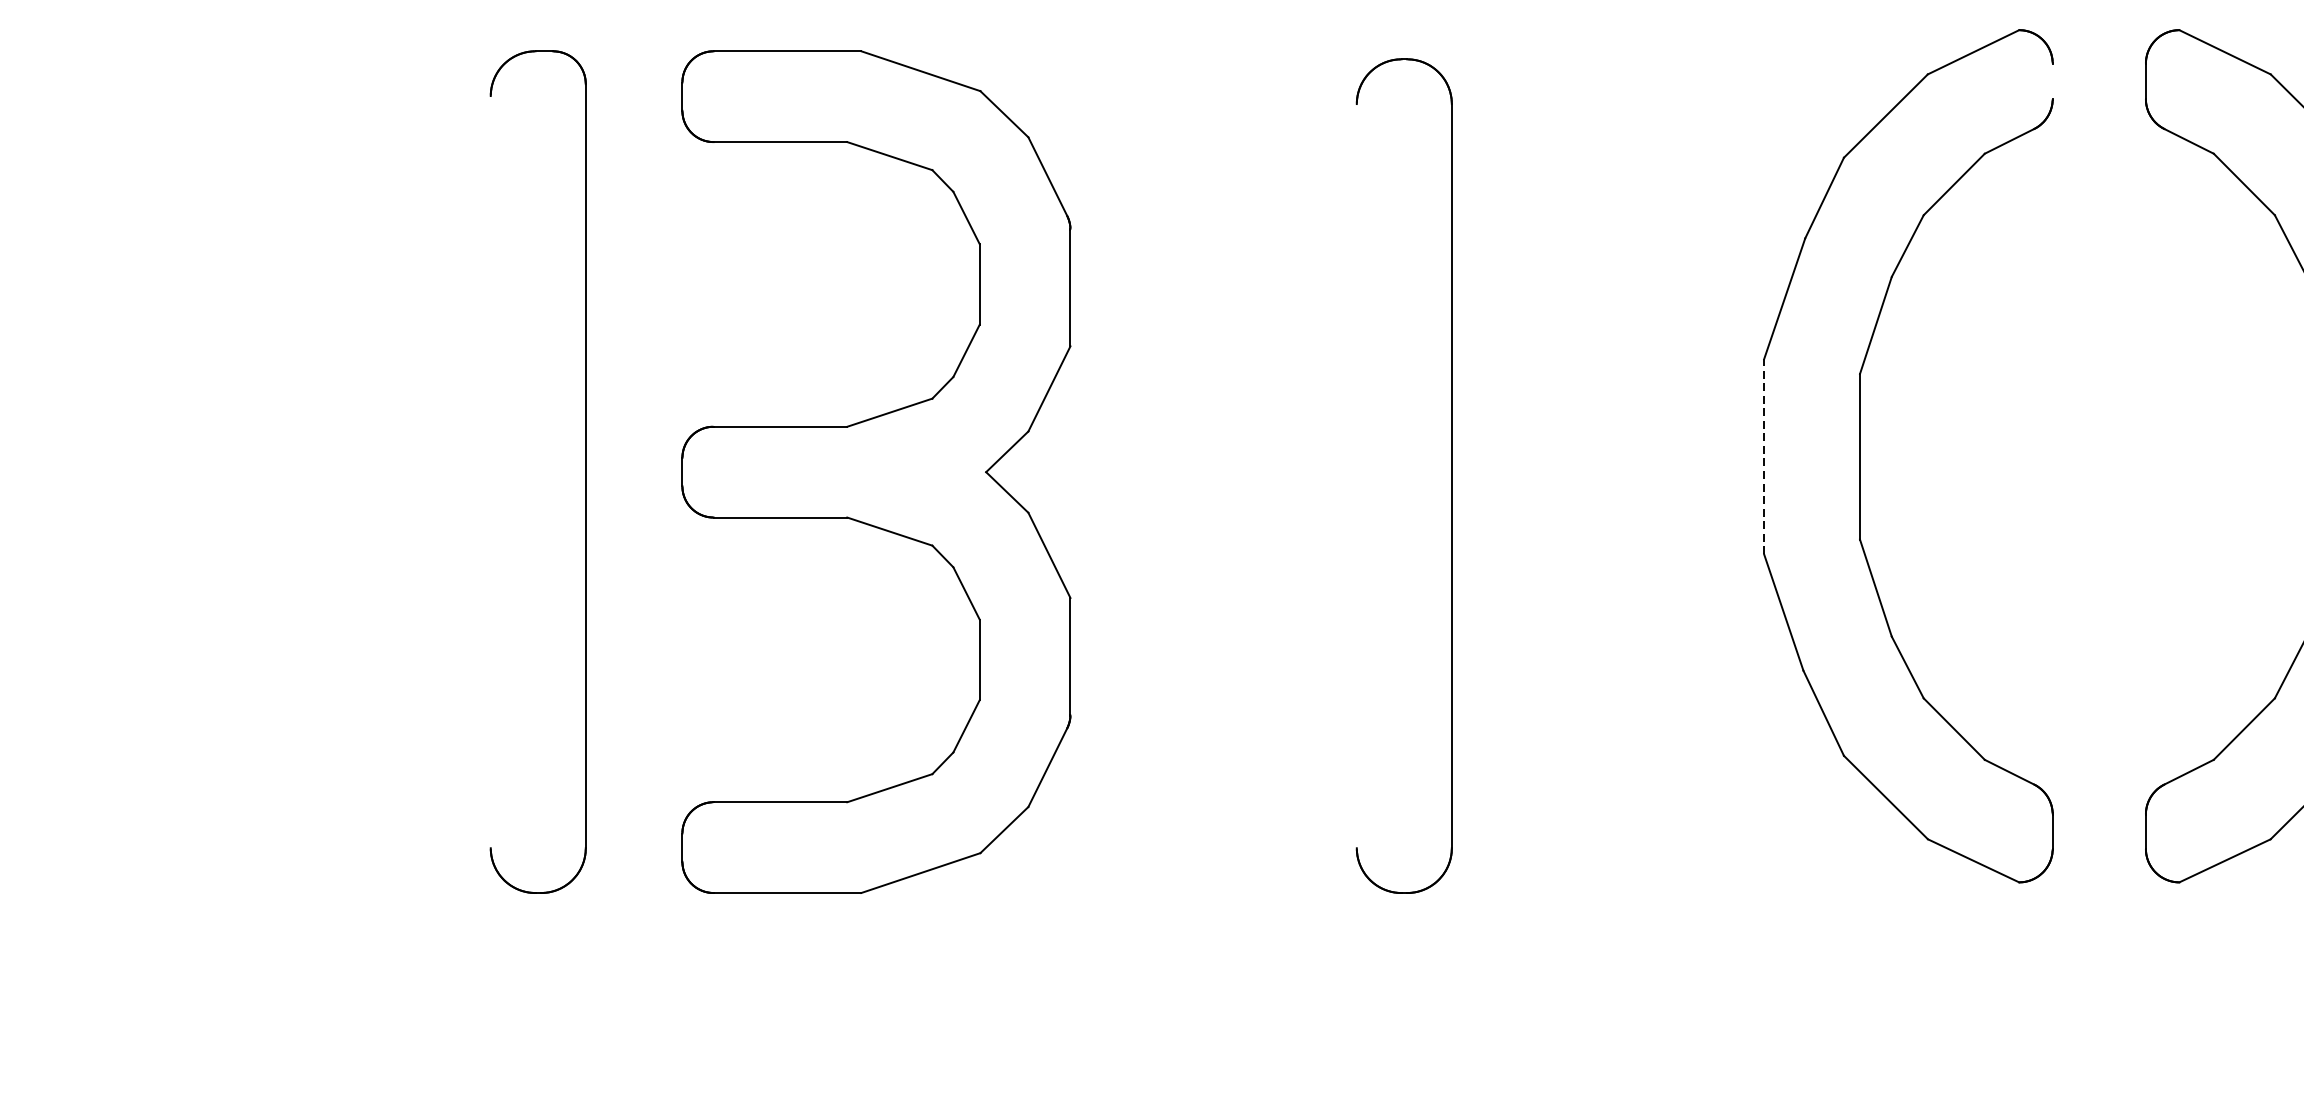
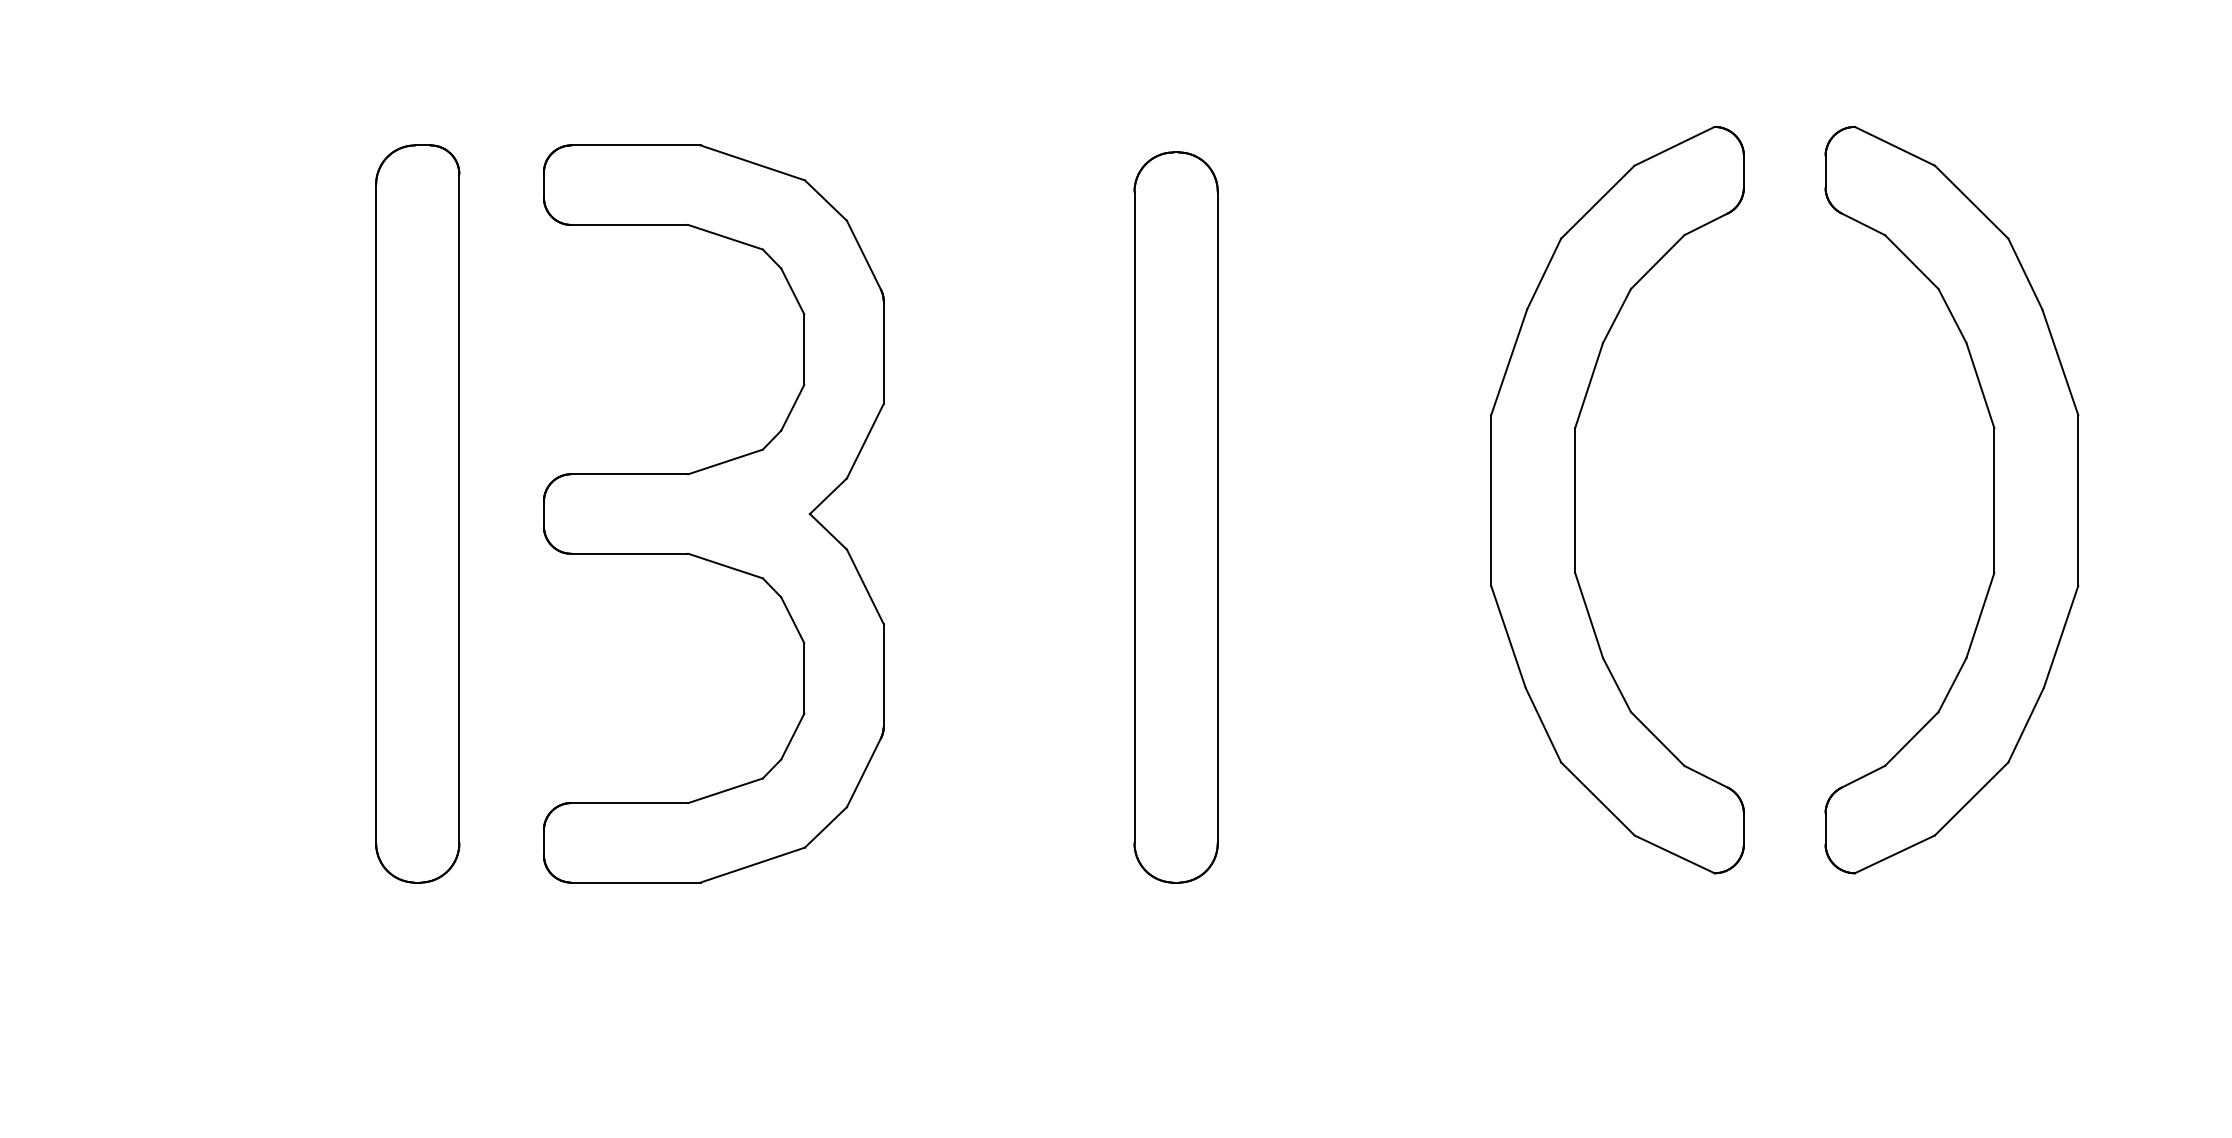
line: (2052, 81) -> (1743, 171), added
line: (1764, 456) -> (1491, 500), dashed -> solid
line: (491, 471) -> (376, 513), added
line: (1356, 476) -> (1134, 517), added

